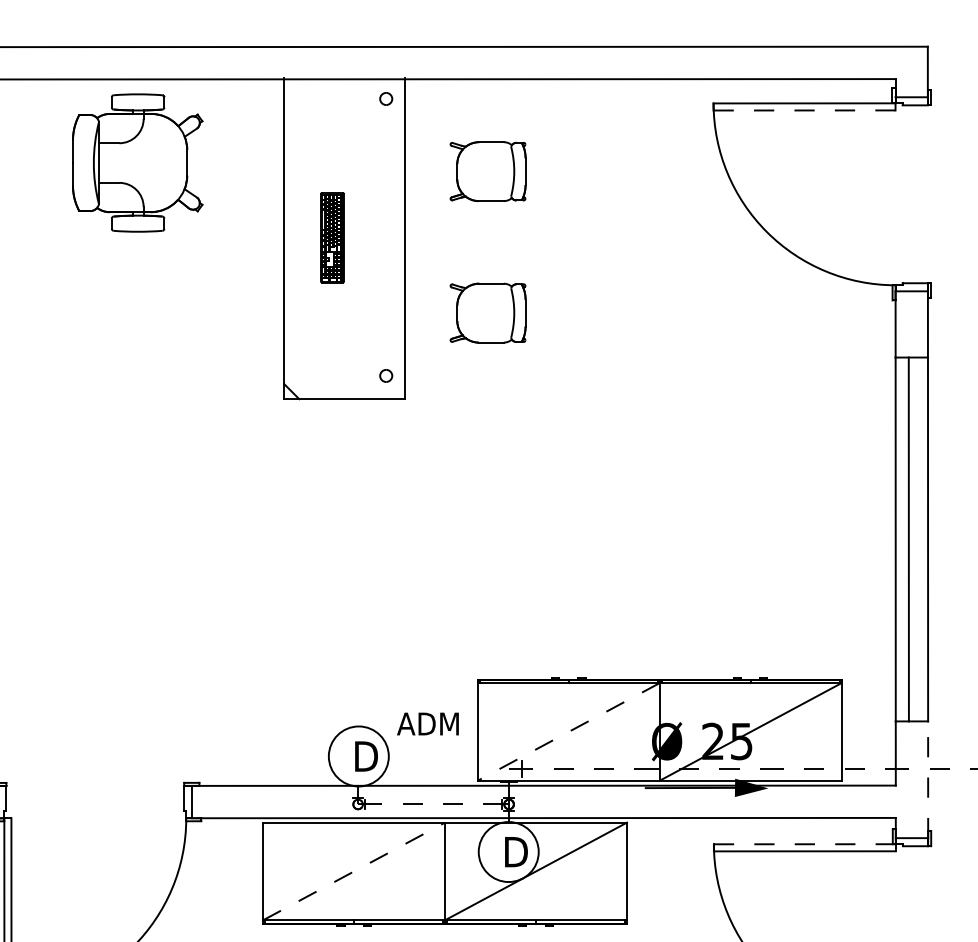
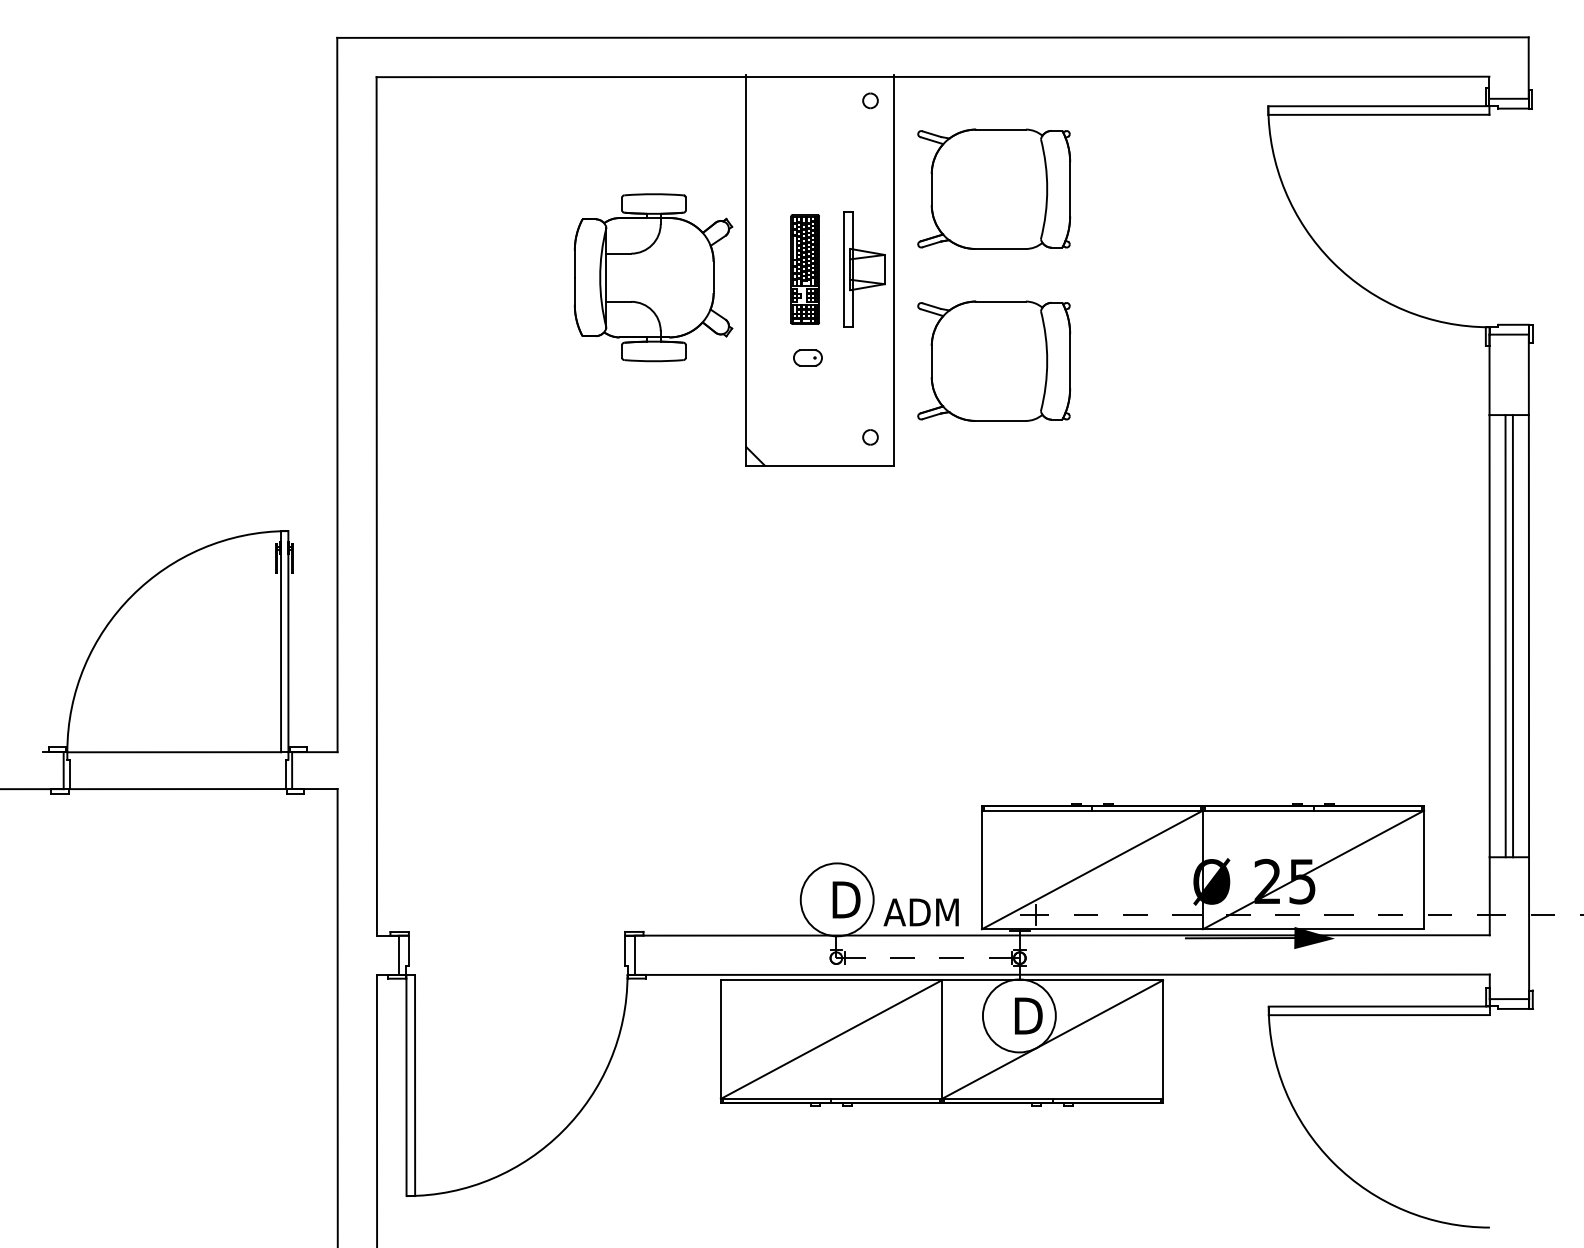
line: (804, 110) -> (1378, 114), dashed -> solid
part: (137, 162) -> (653, 277), moved
part: (488, 171) -> (994, 188), size x1.67
part: (381, 237) -> (864, 269), added
part: (334, 310) -> (807, 357), added
part: (488, 312) -> (994, 360), size x1.67
line: (914, 539) -> (1512, 636), added
text: (427, 724) -> (920, 912), moved
line: (568, 732) -> (1092, 870), dashed -> solid
line: (928, 780) -> (1529, 928), dashed -> solid
line: (805, 844) -> (1379, 1006), dashed -> solid
line: (354, 871) -> (831, 1039), dashed -> solid

